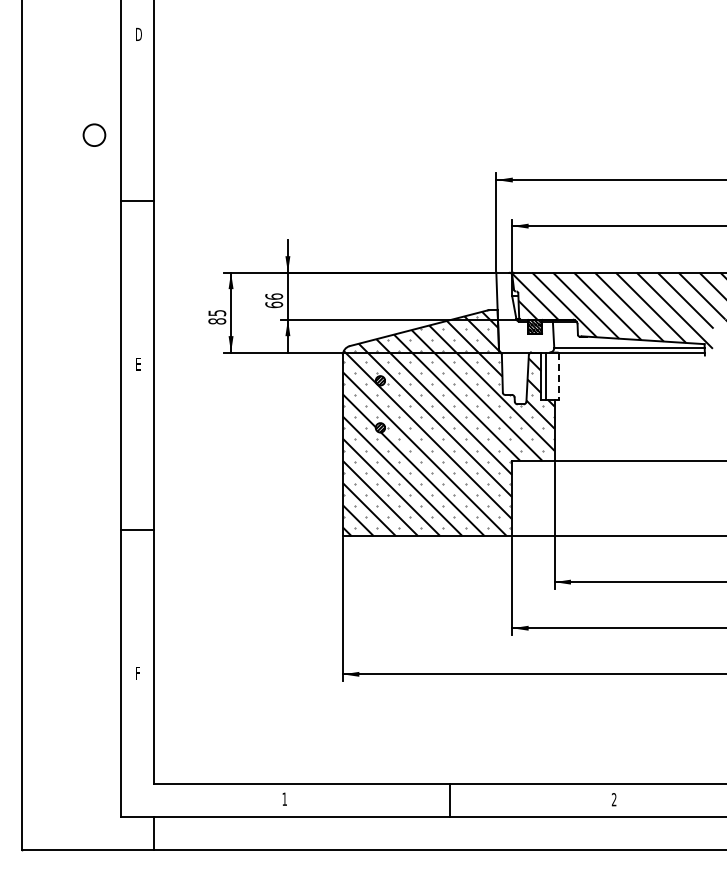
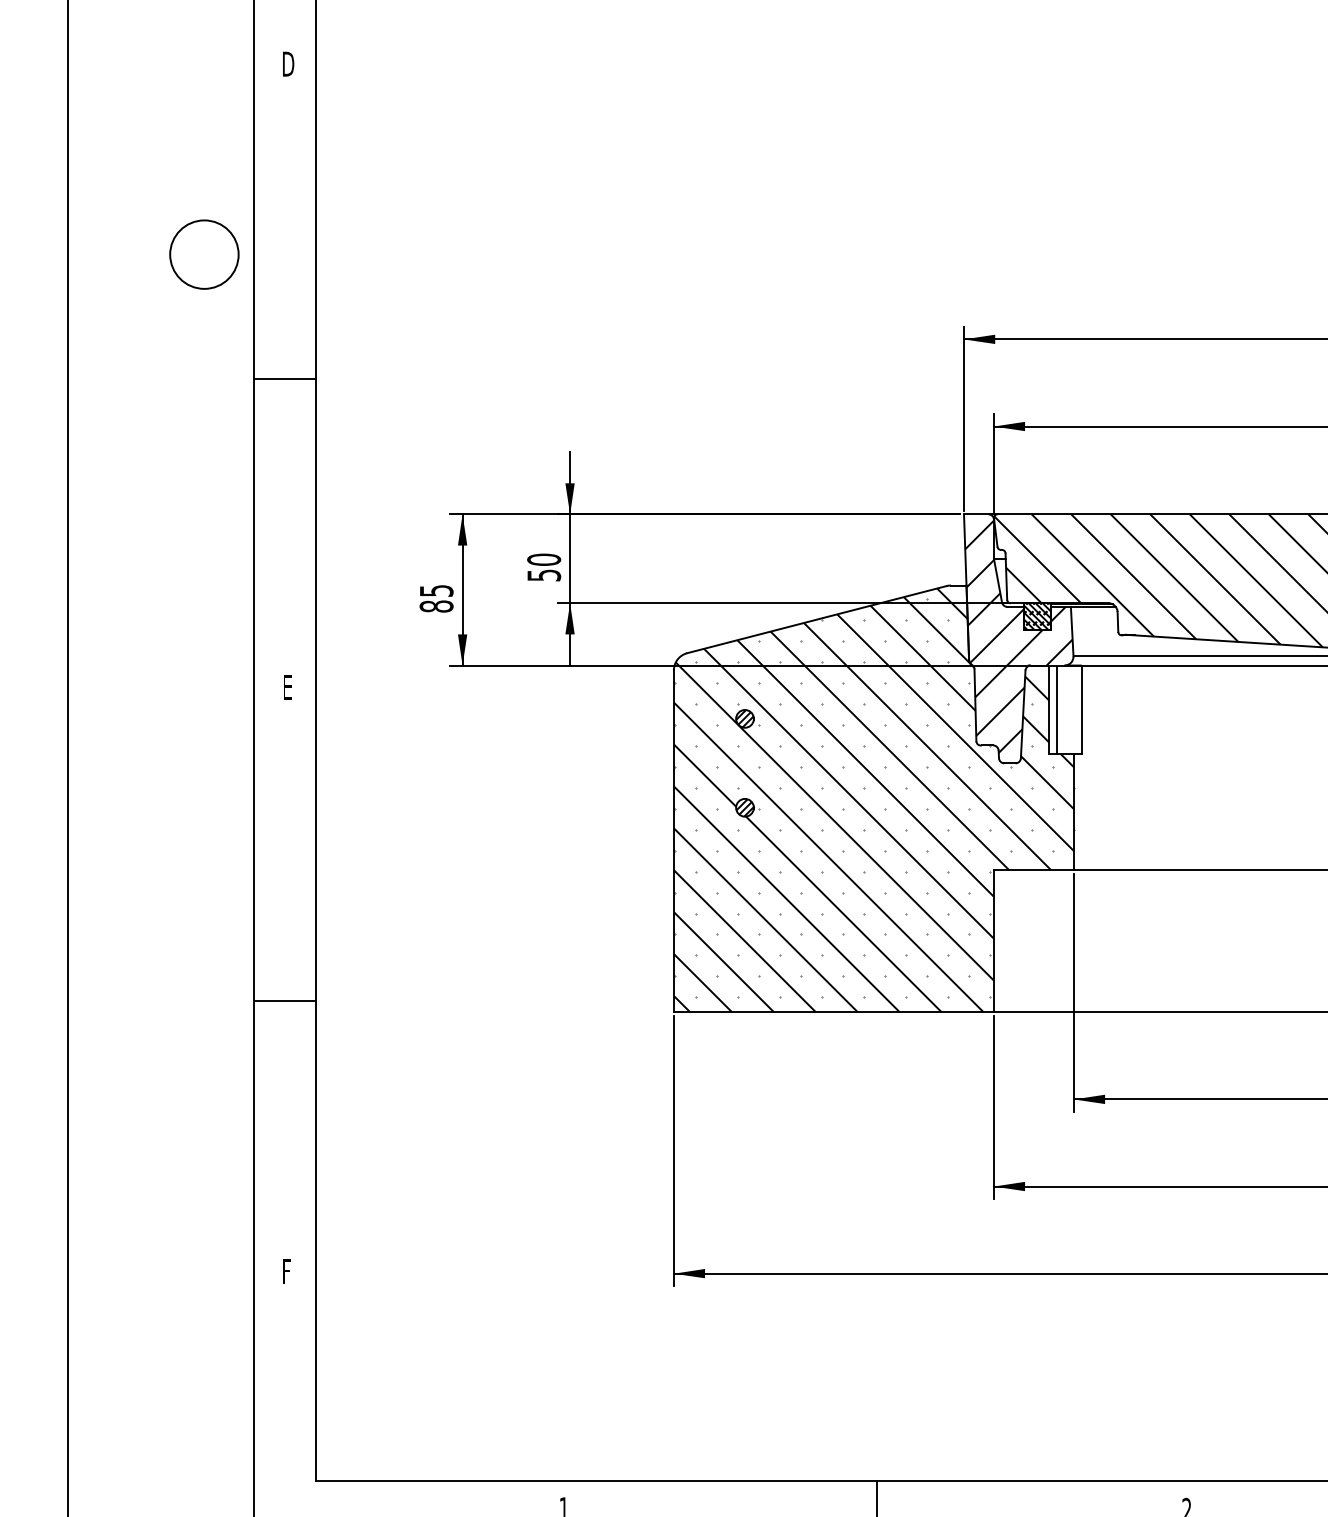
circle: (94, 135) -> (204, 255), size x1.67
text: (274, 300) -> (544, 567), 66 -> 50
hatch: (524, 336) -> (1017, 635), added
line: (558, 376) -> (1081, 710), dashed -> solid

